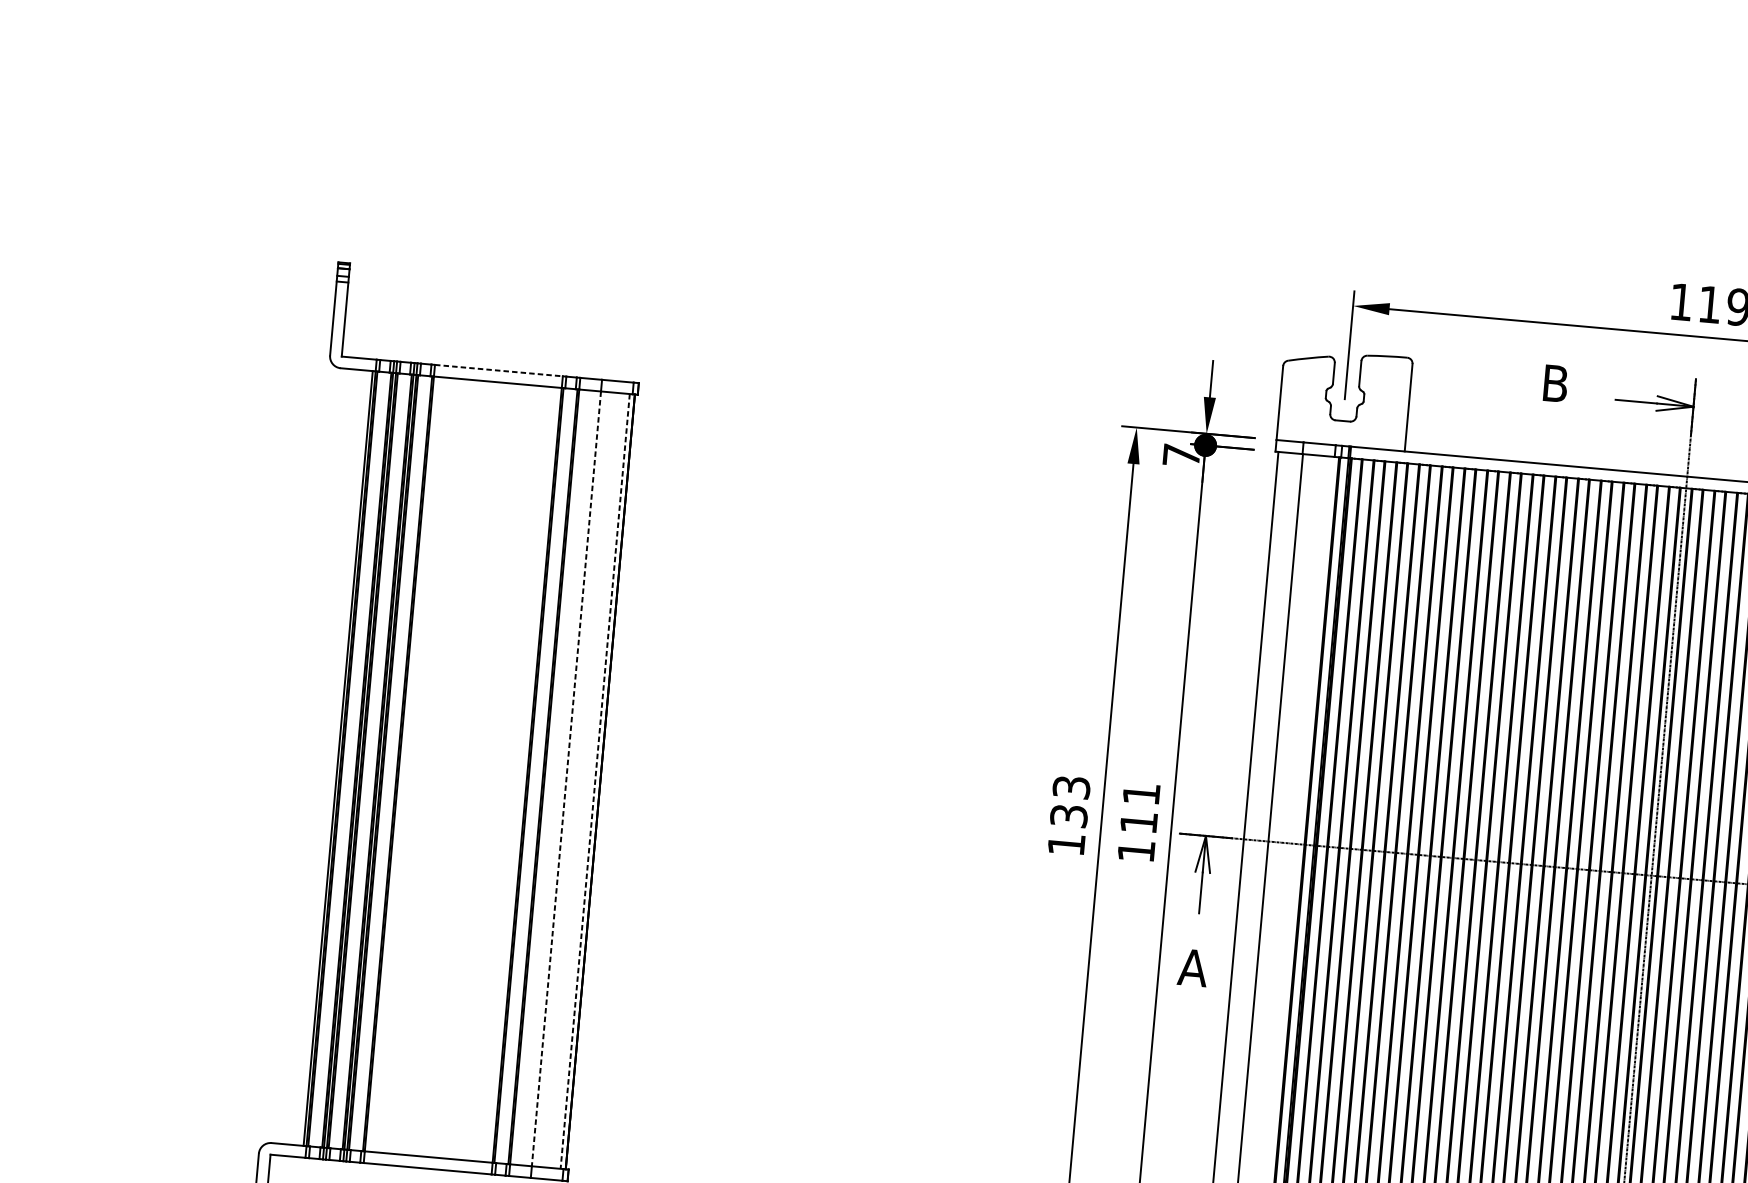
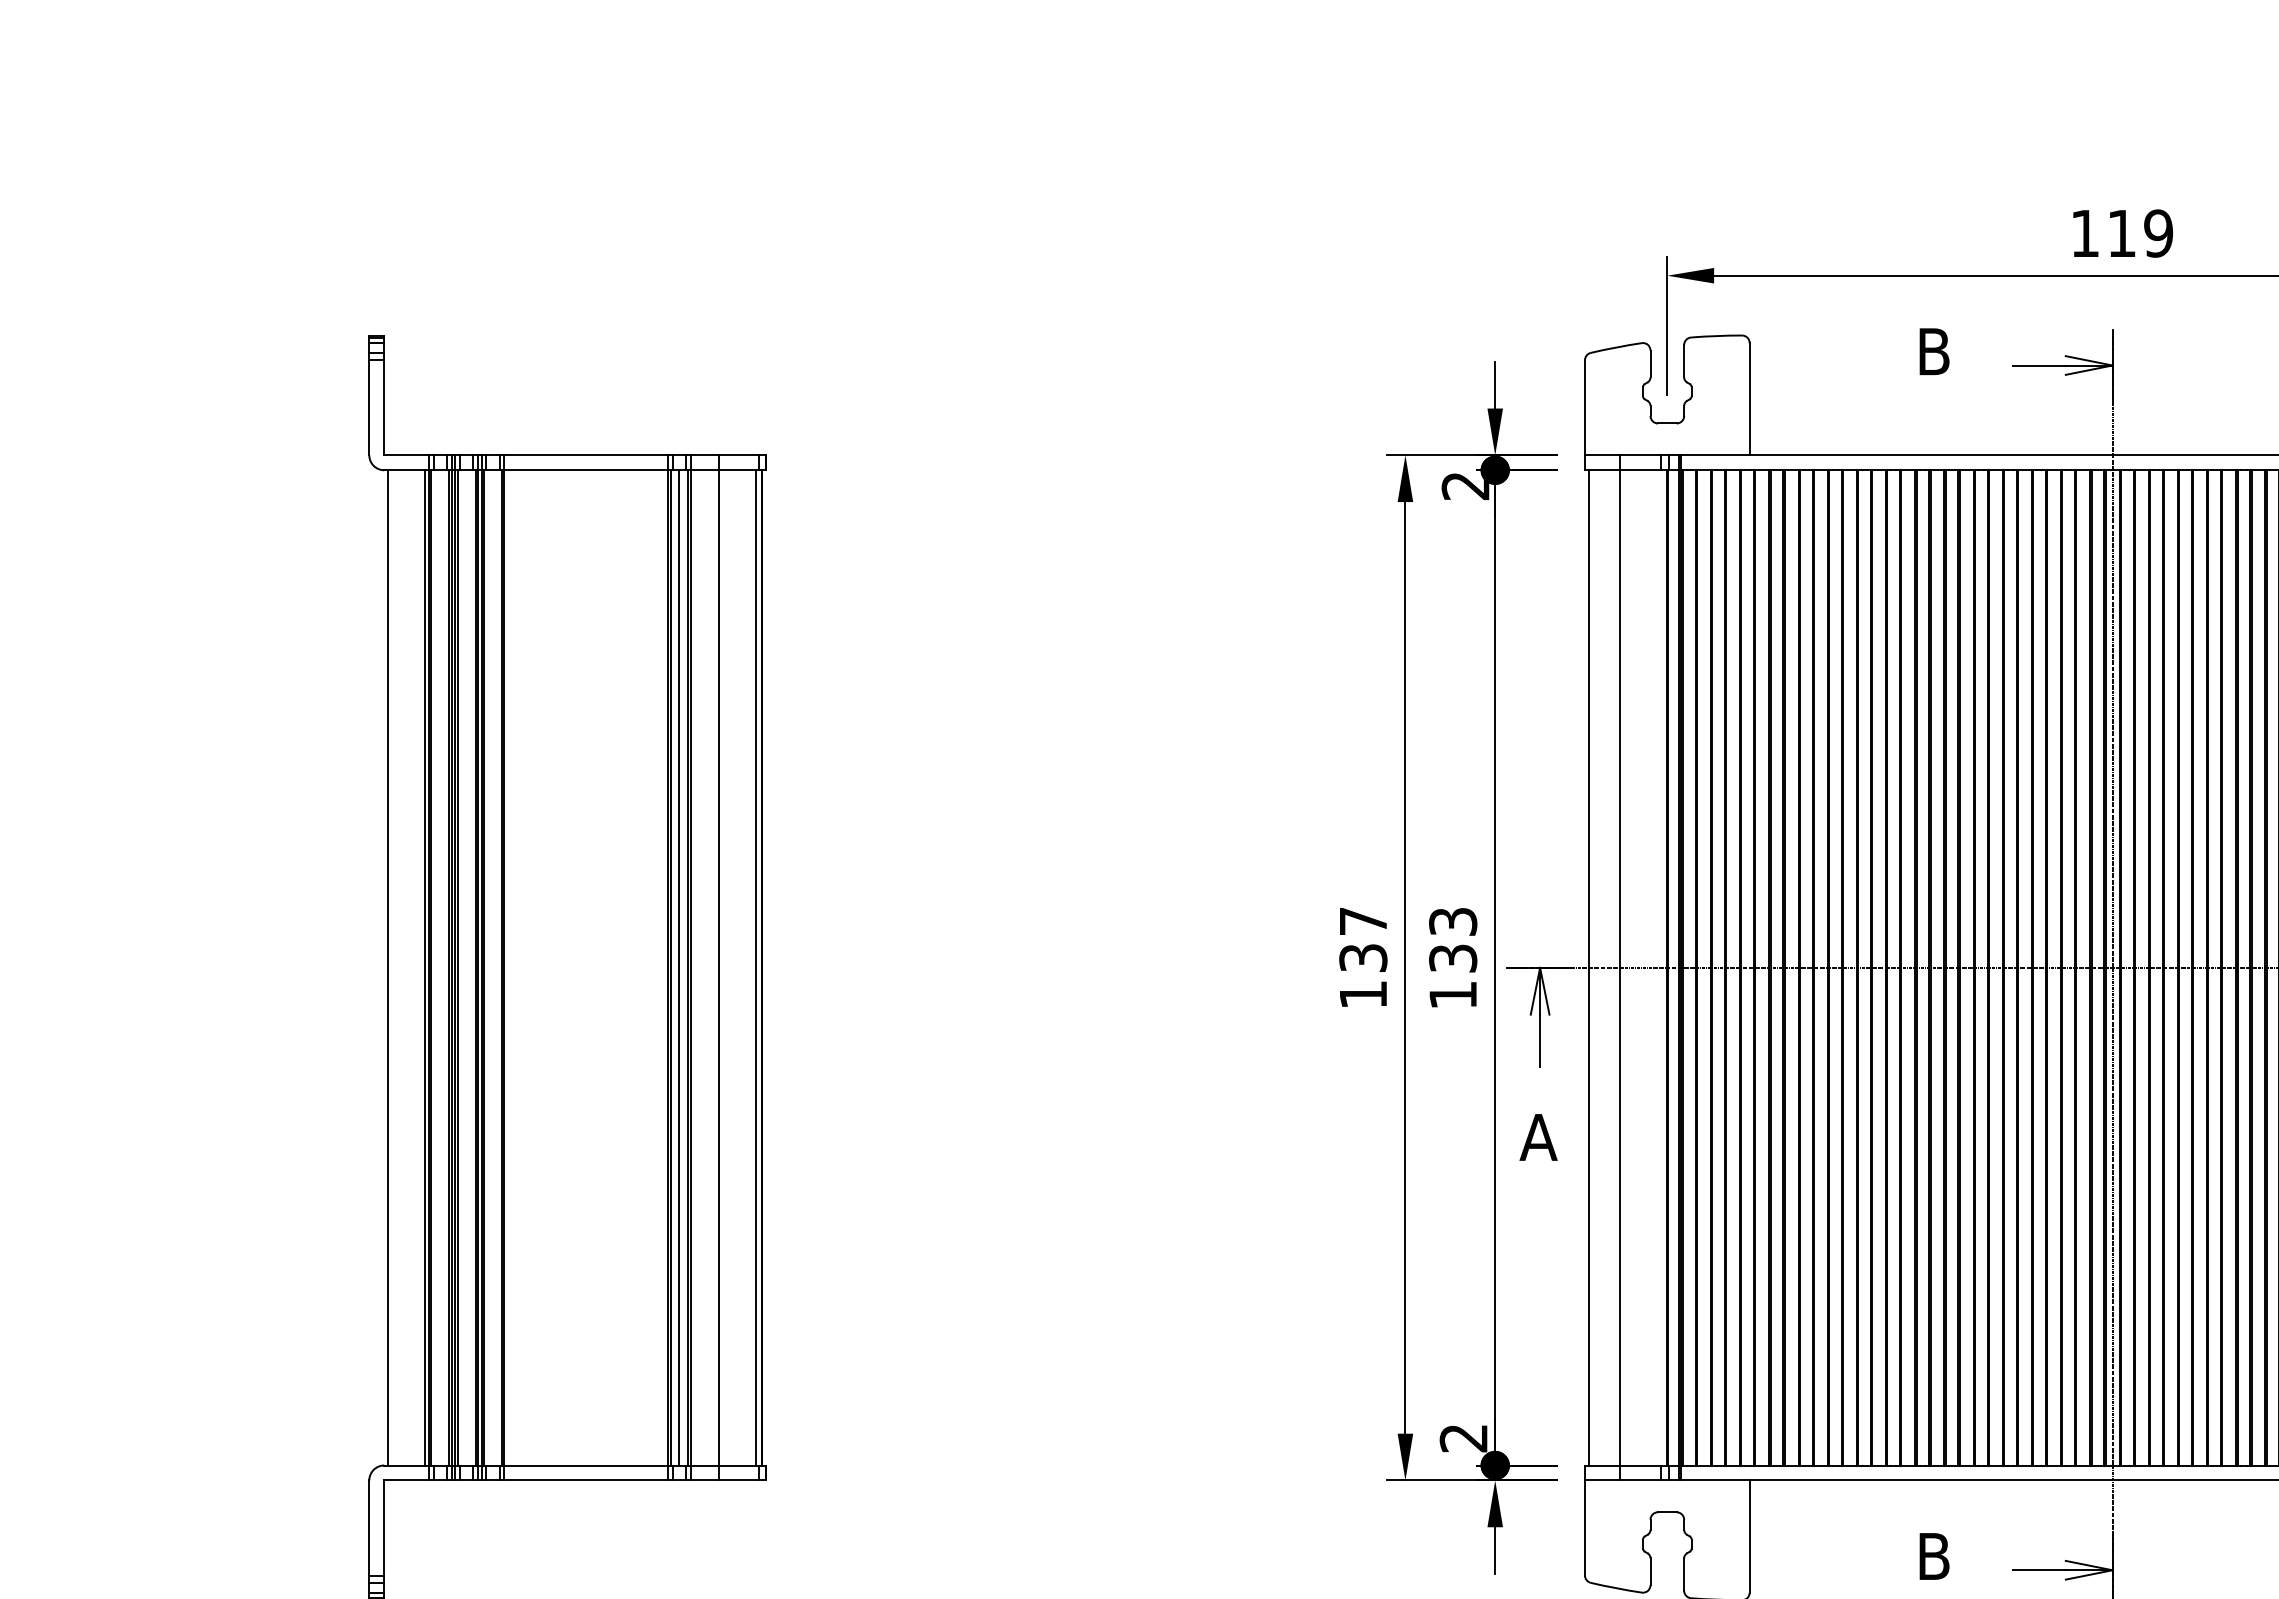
line: (499, 370) -> (586, 455), dashed -> solid
text: (1181, 456) -> (1465, 486), 7 -> 2
line: (309, 755) -> (388, 967), added
line: (536, 775) -> (679, 967), added
line: (566, 778) -> (718, 967), dashed -> solid
line: (595, 781) -> (755, 967), dashed -> solid
text: (1071, 787) -> (1363, 921), 133 -> 137
text: (1140, 808) -> (1453, 940), 111 -> 133

